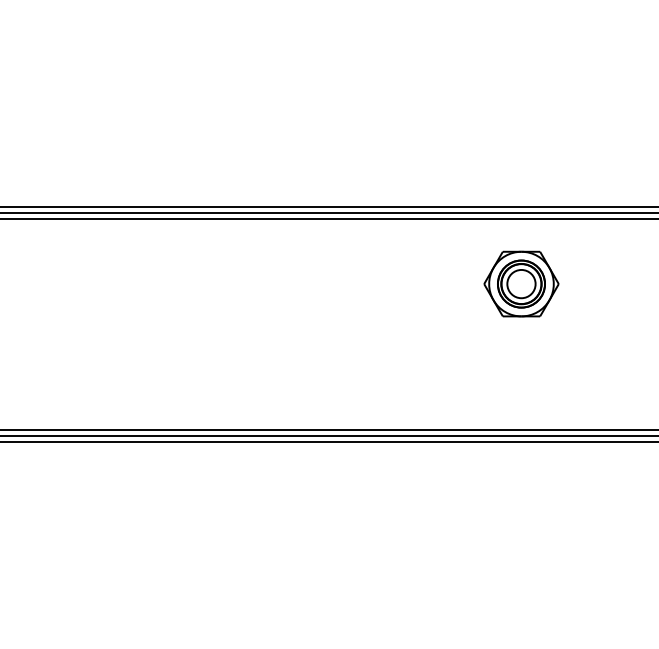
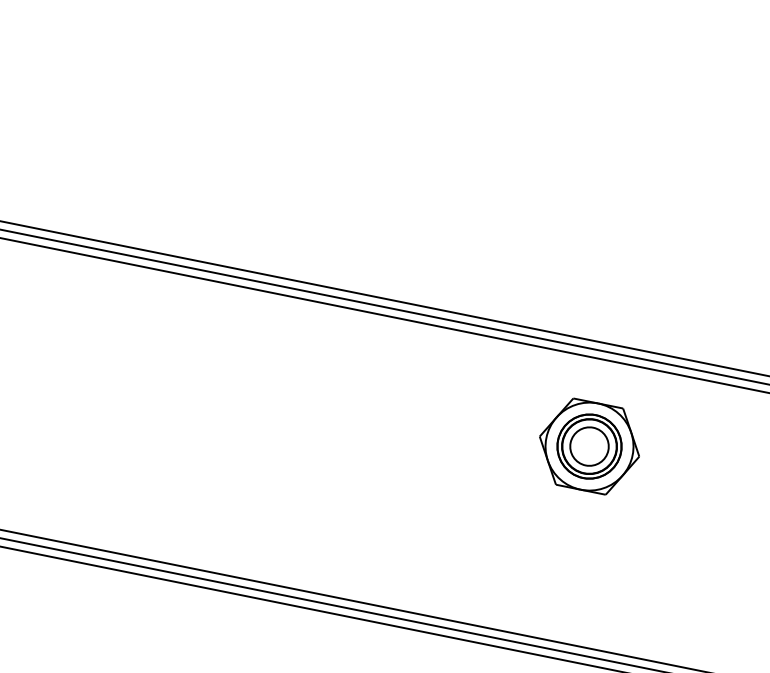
part: (521, 283) -> (589, 445), moved

